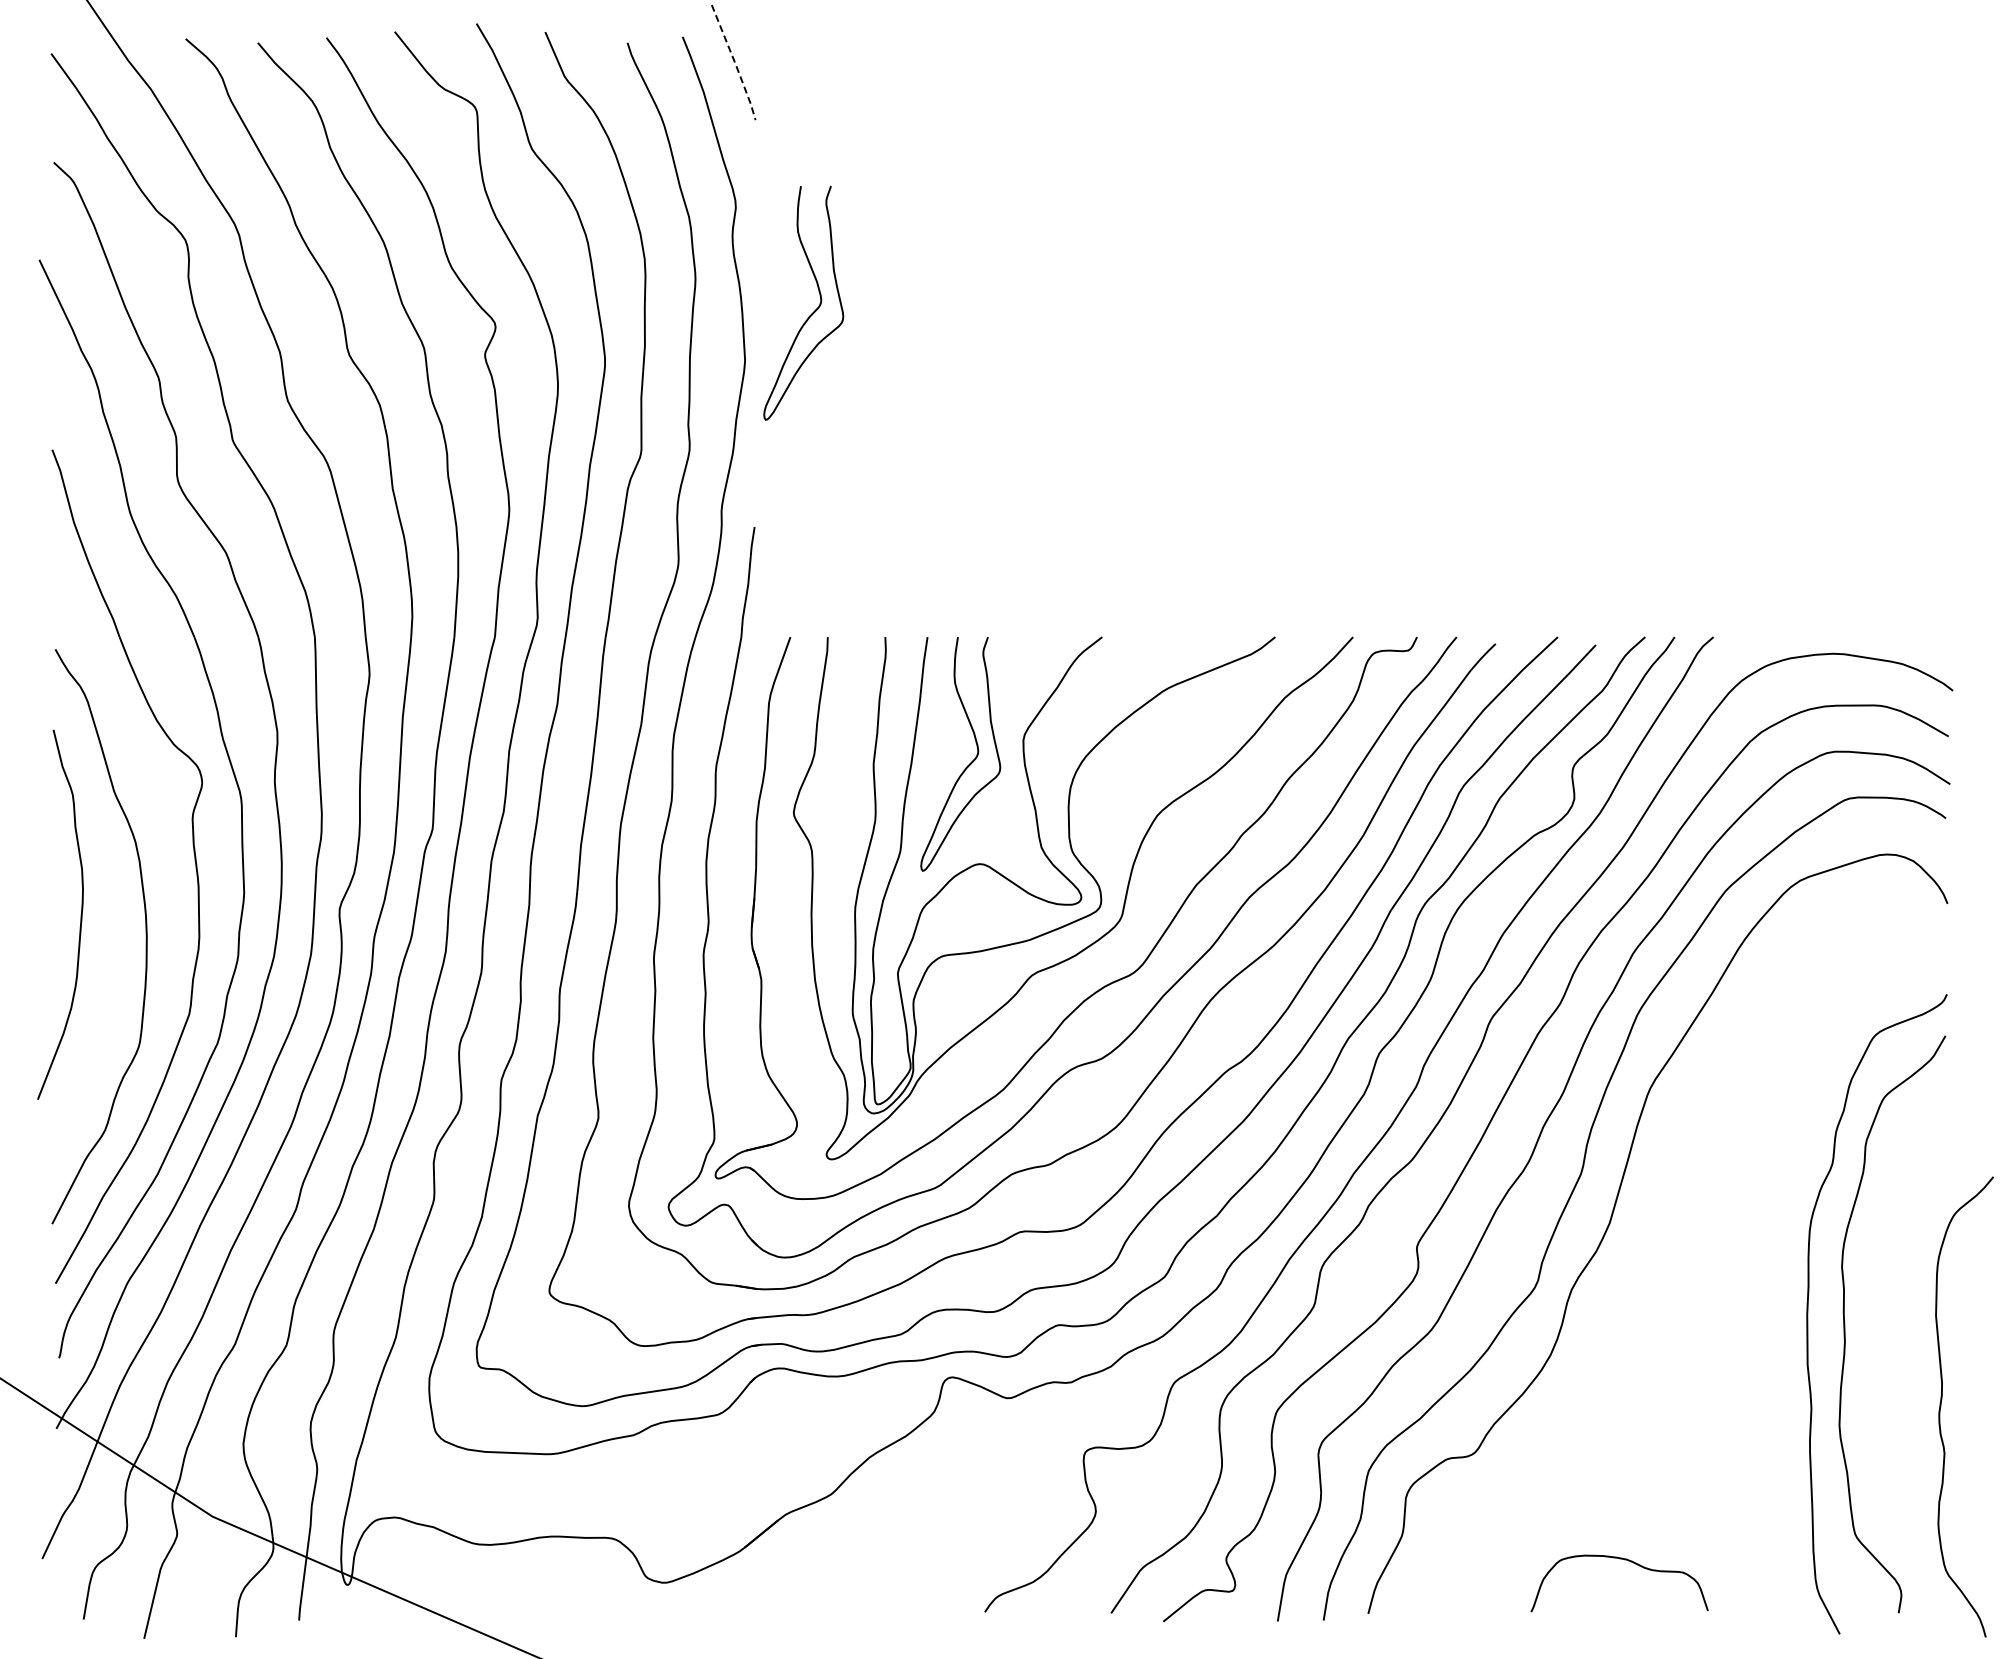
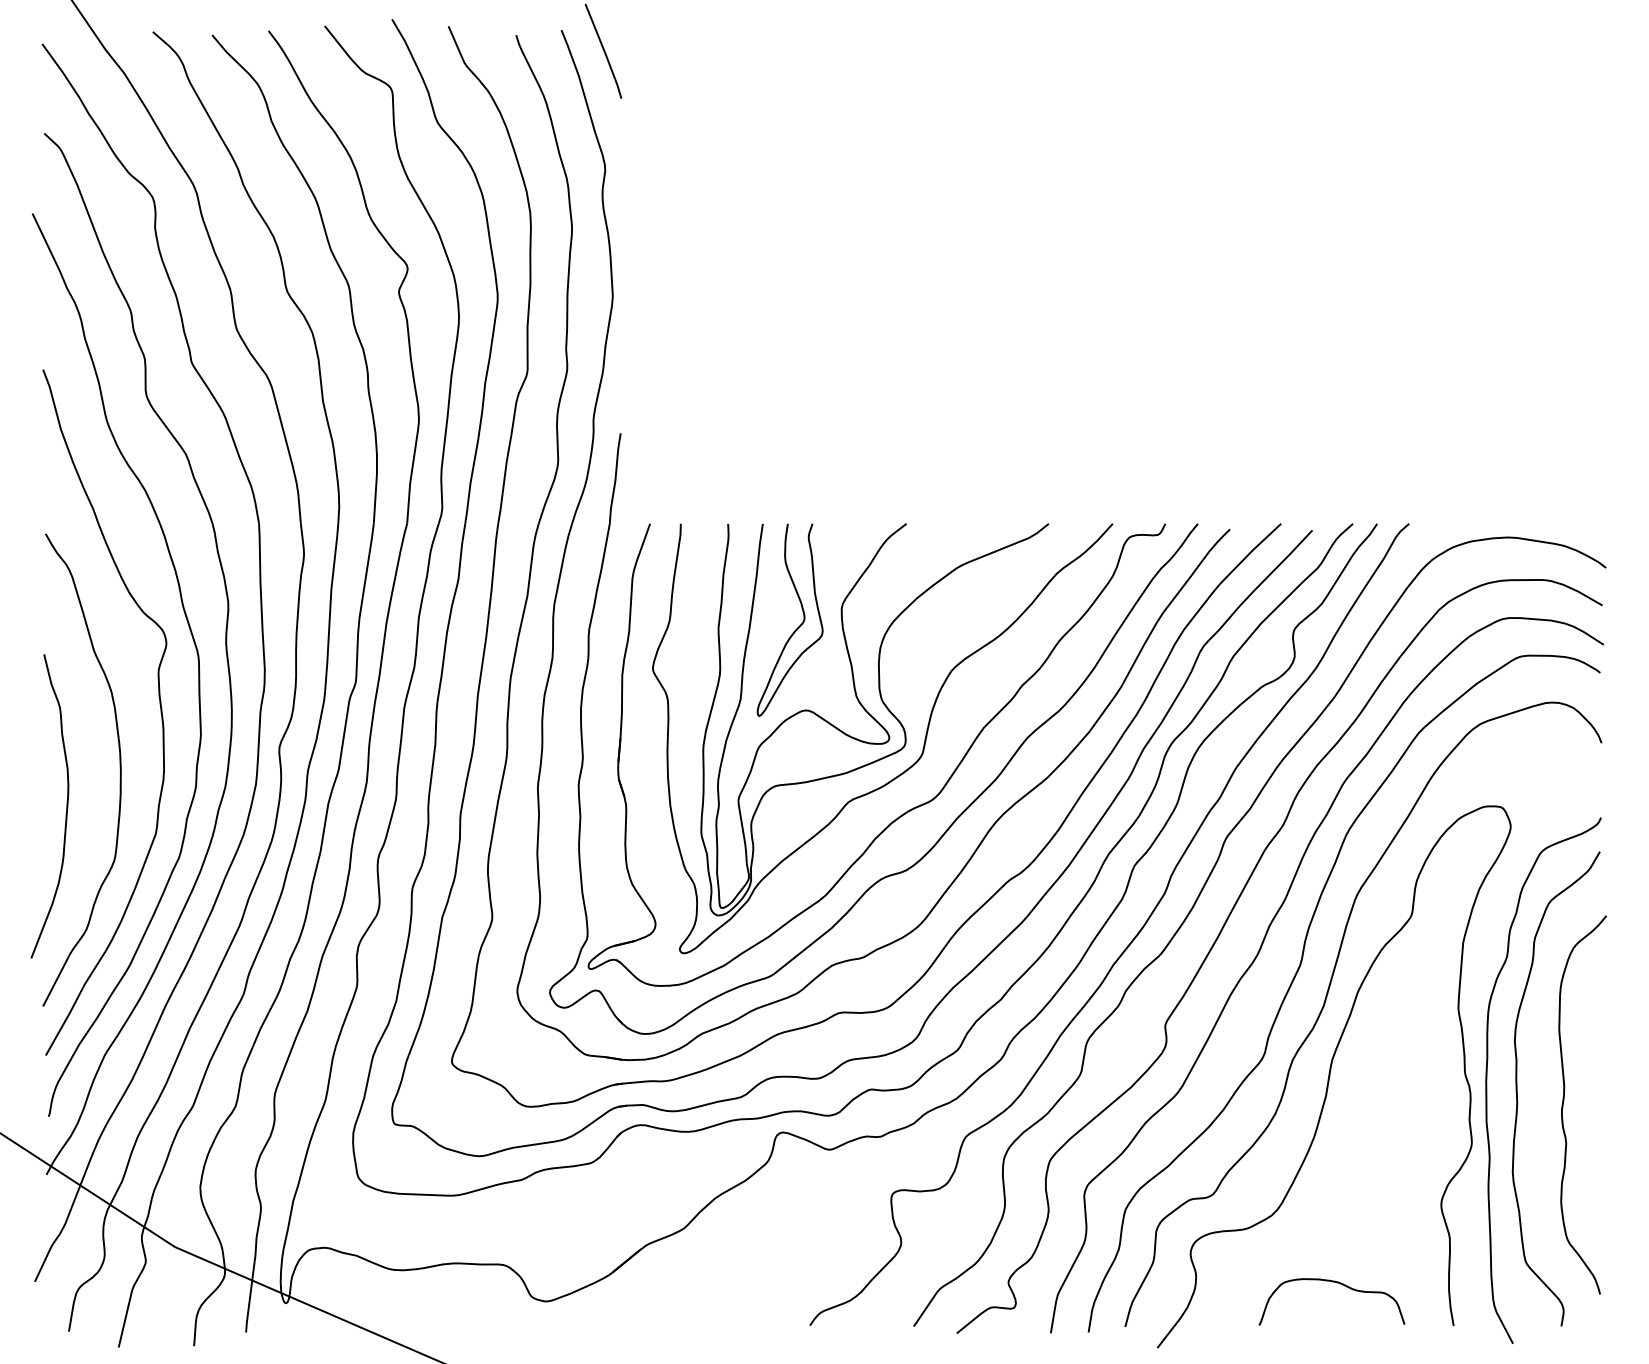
line: (735, 64) -> (604, 52), dashed -> solid
curve: (812, 312) -> (668, 256), removed
curve: (80, 914) -> (66, 806), moved
curve: (1617, 1309) -> (1330, 1076), added
curve: (1941, 1406) -> (1563, 1104), moved

